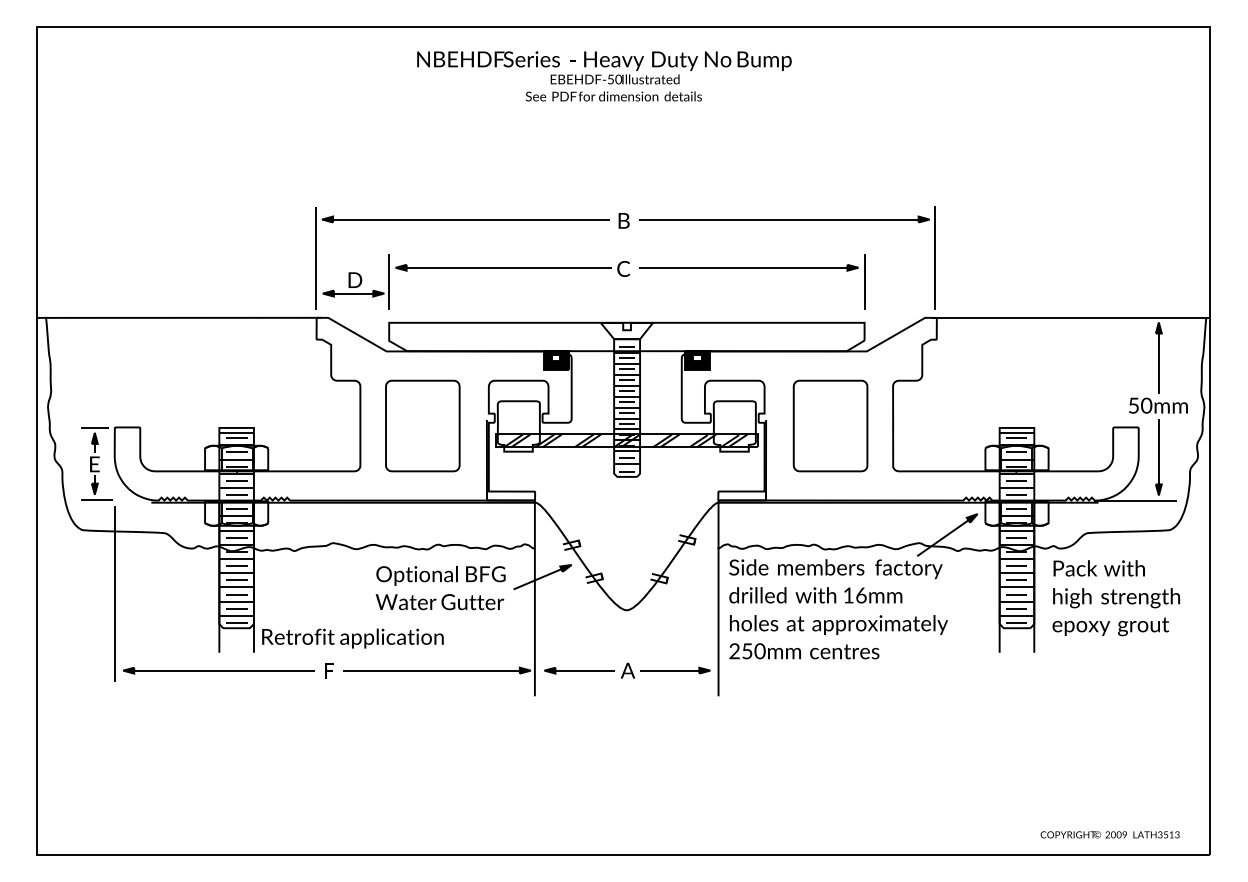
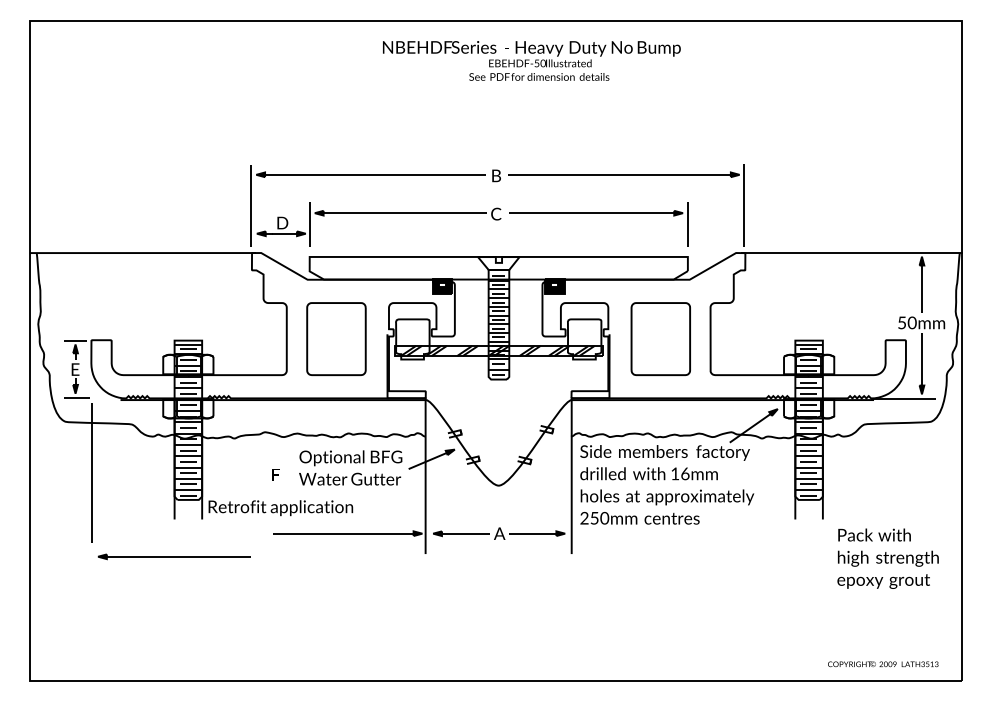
text: (604, 76) -> (531, 61), moved
text: (1115, 598) -> (887, 559), moved
part: (218, 670) -> (173, 556), moved
text: (329, 670) -> (275, 474), moved

